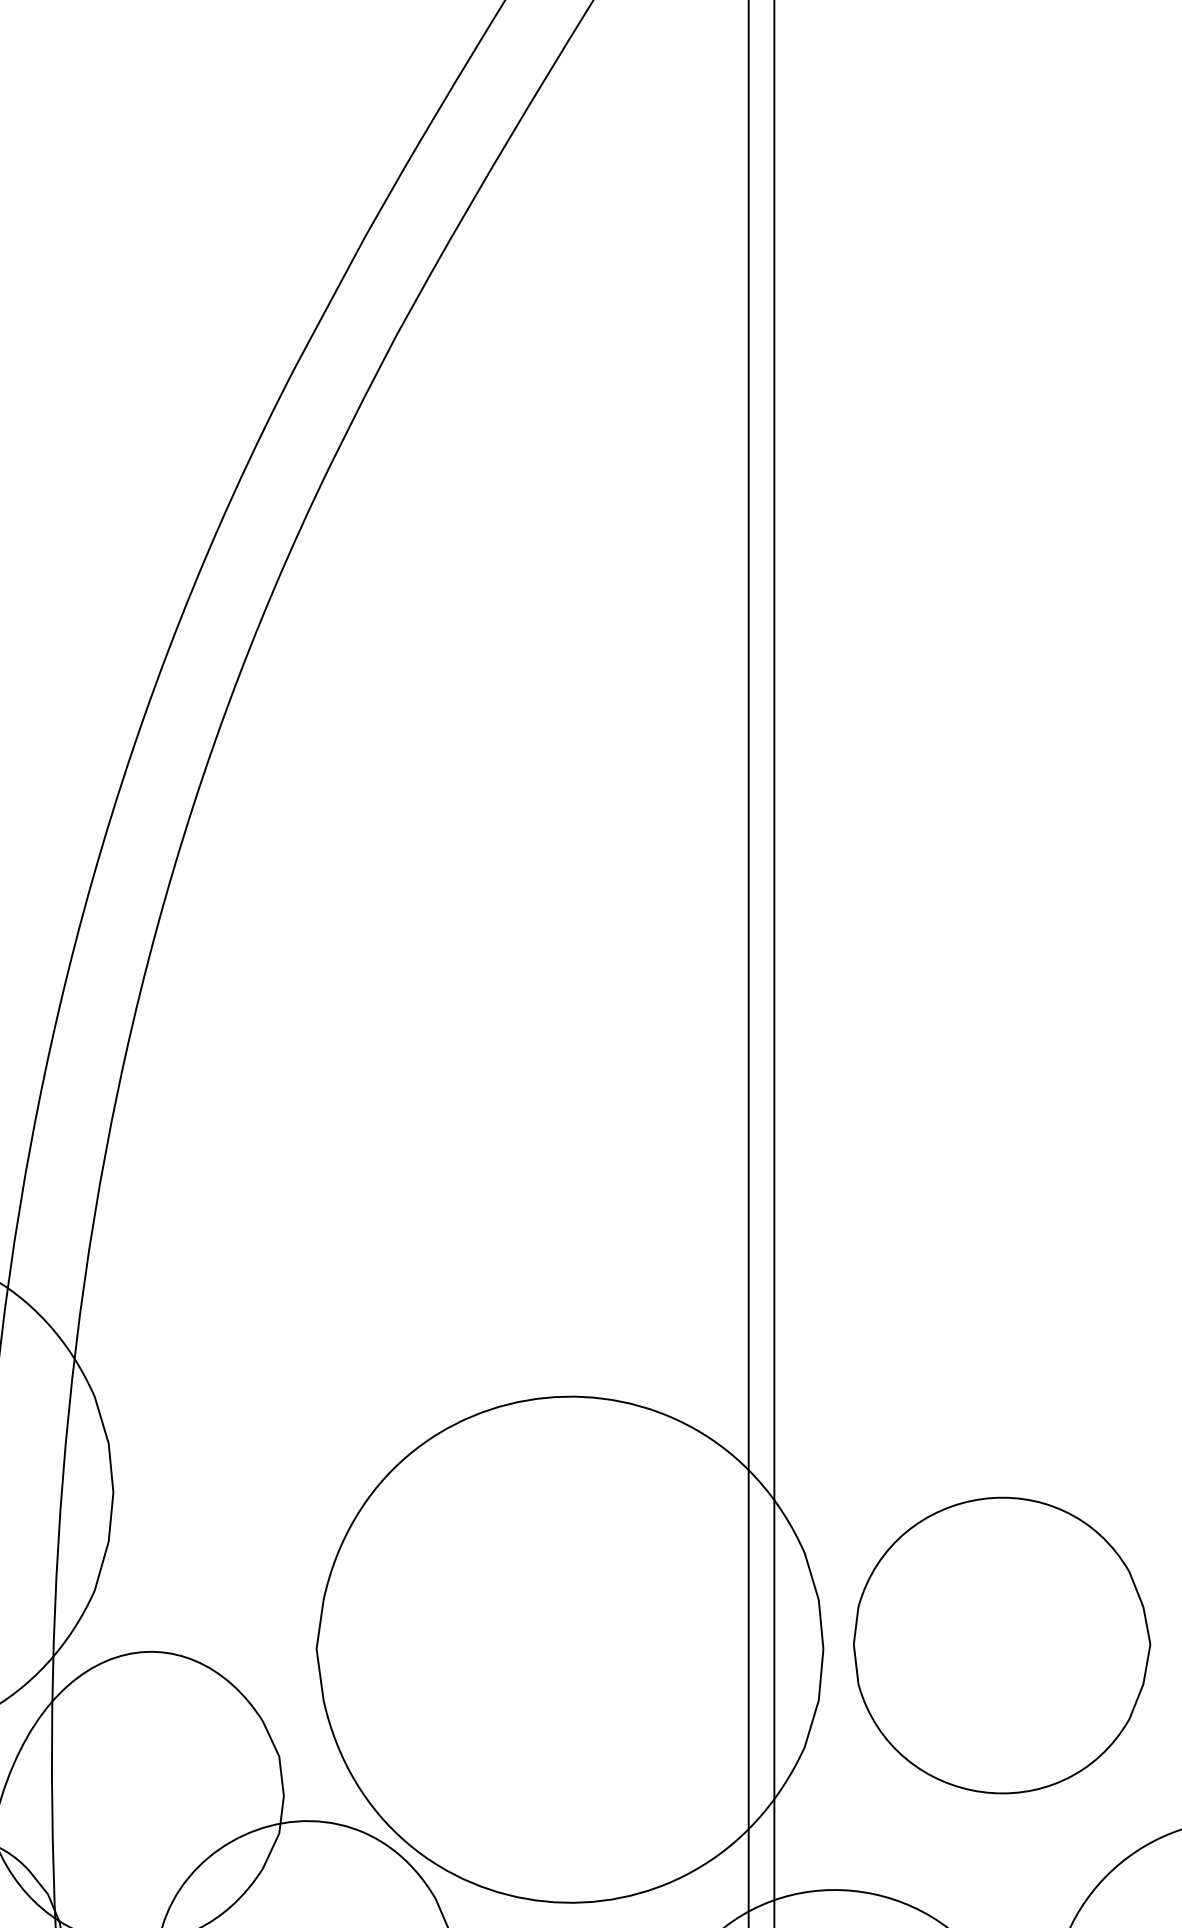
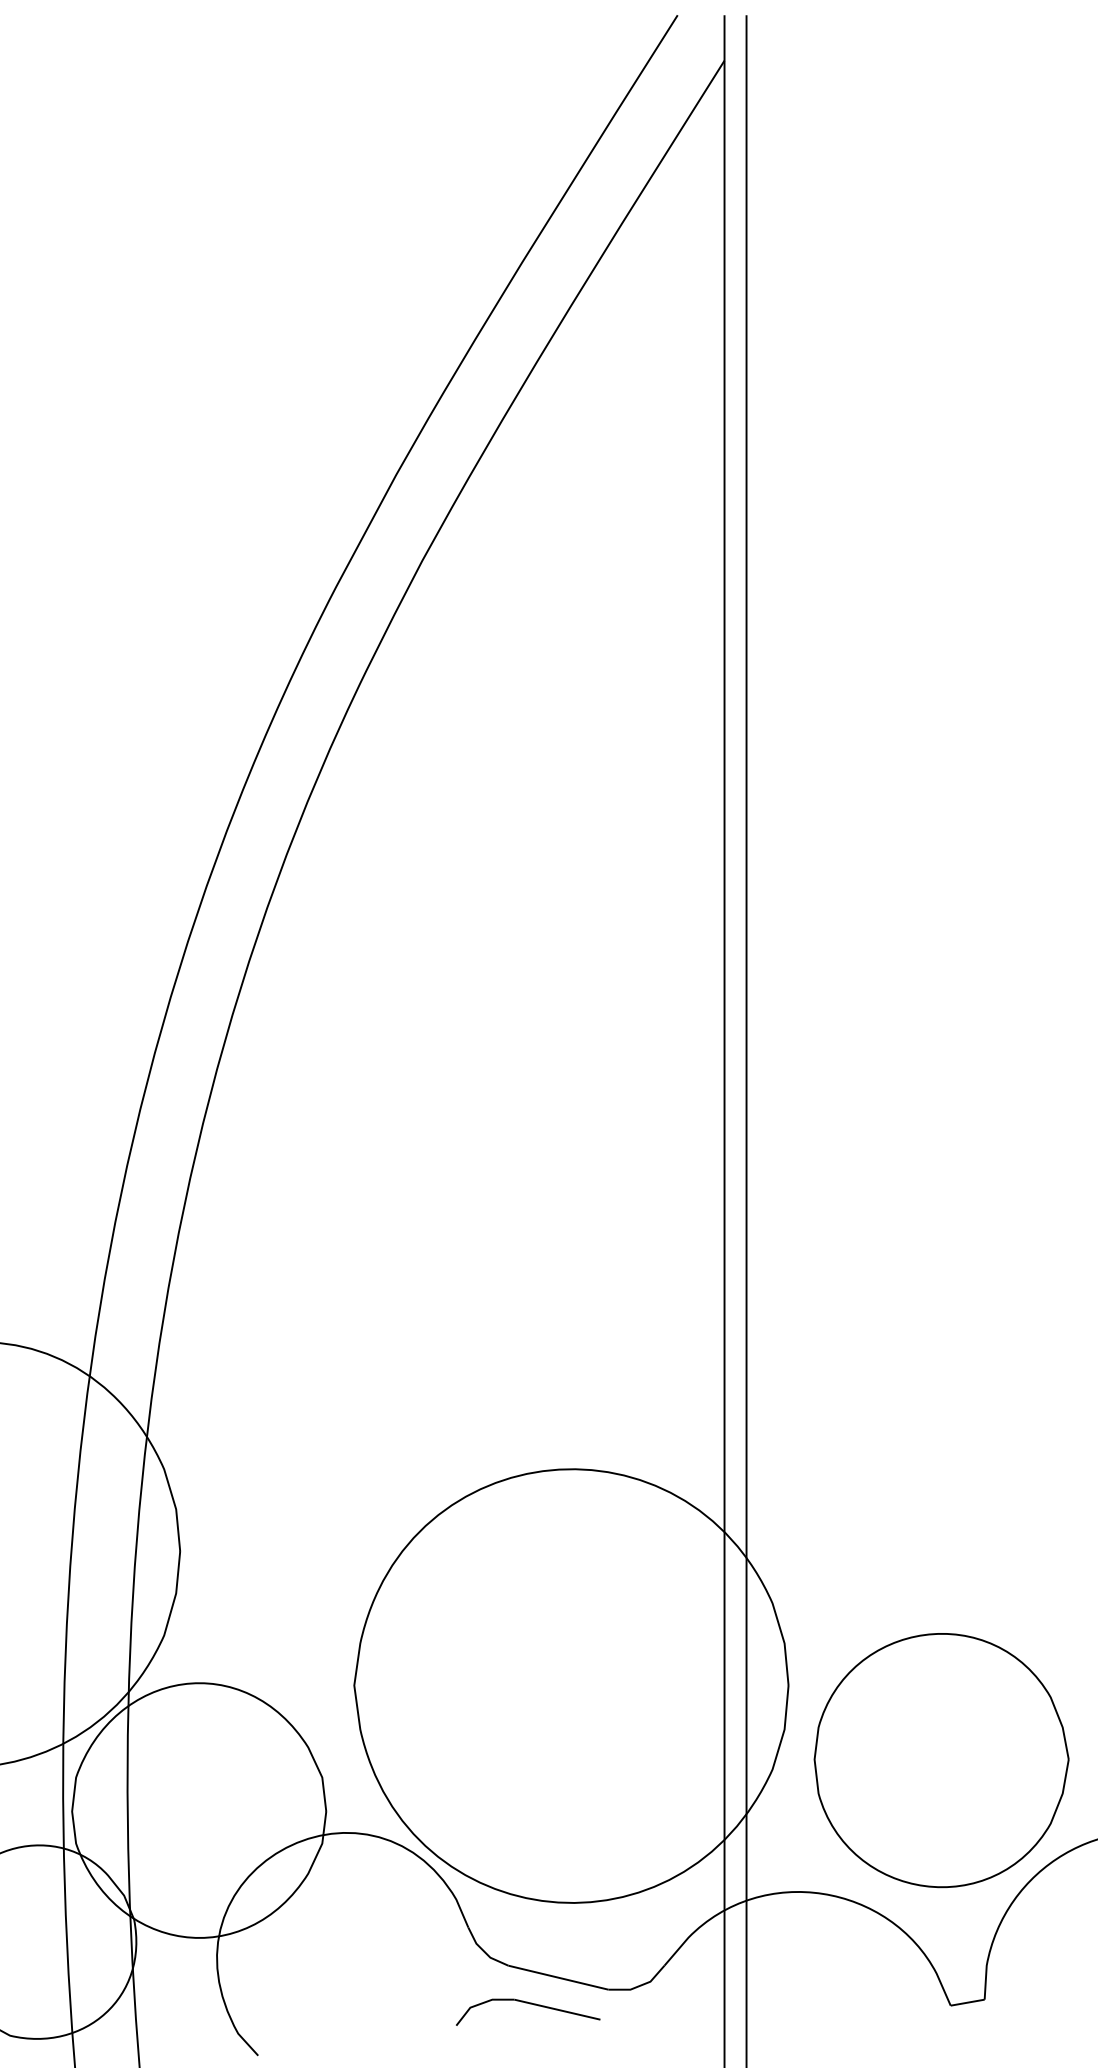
part: (1001, 1645) -> (941, 1760), moved

